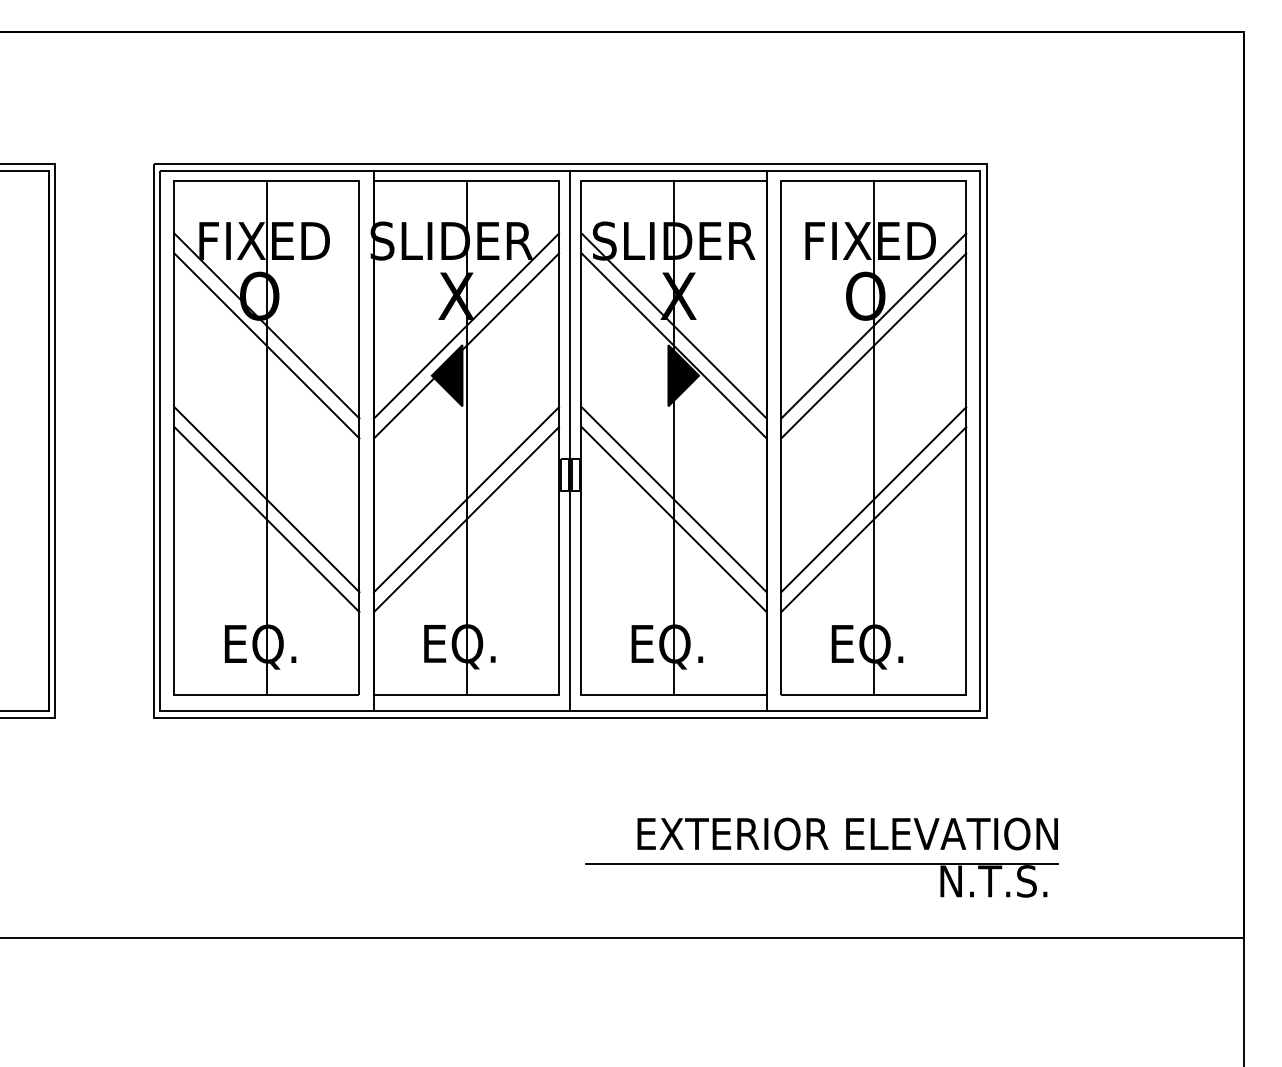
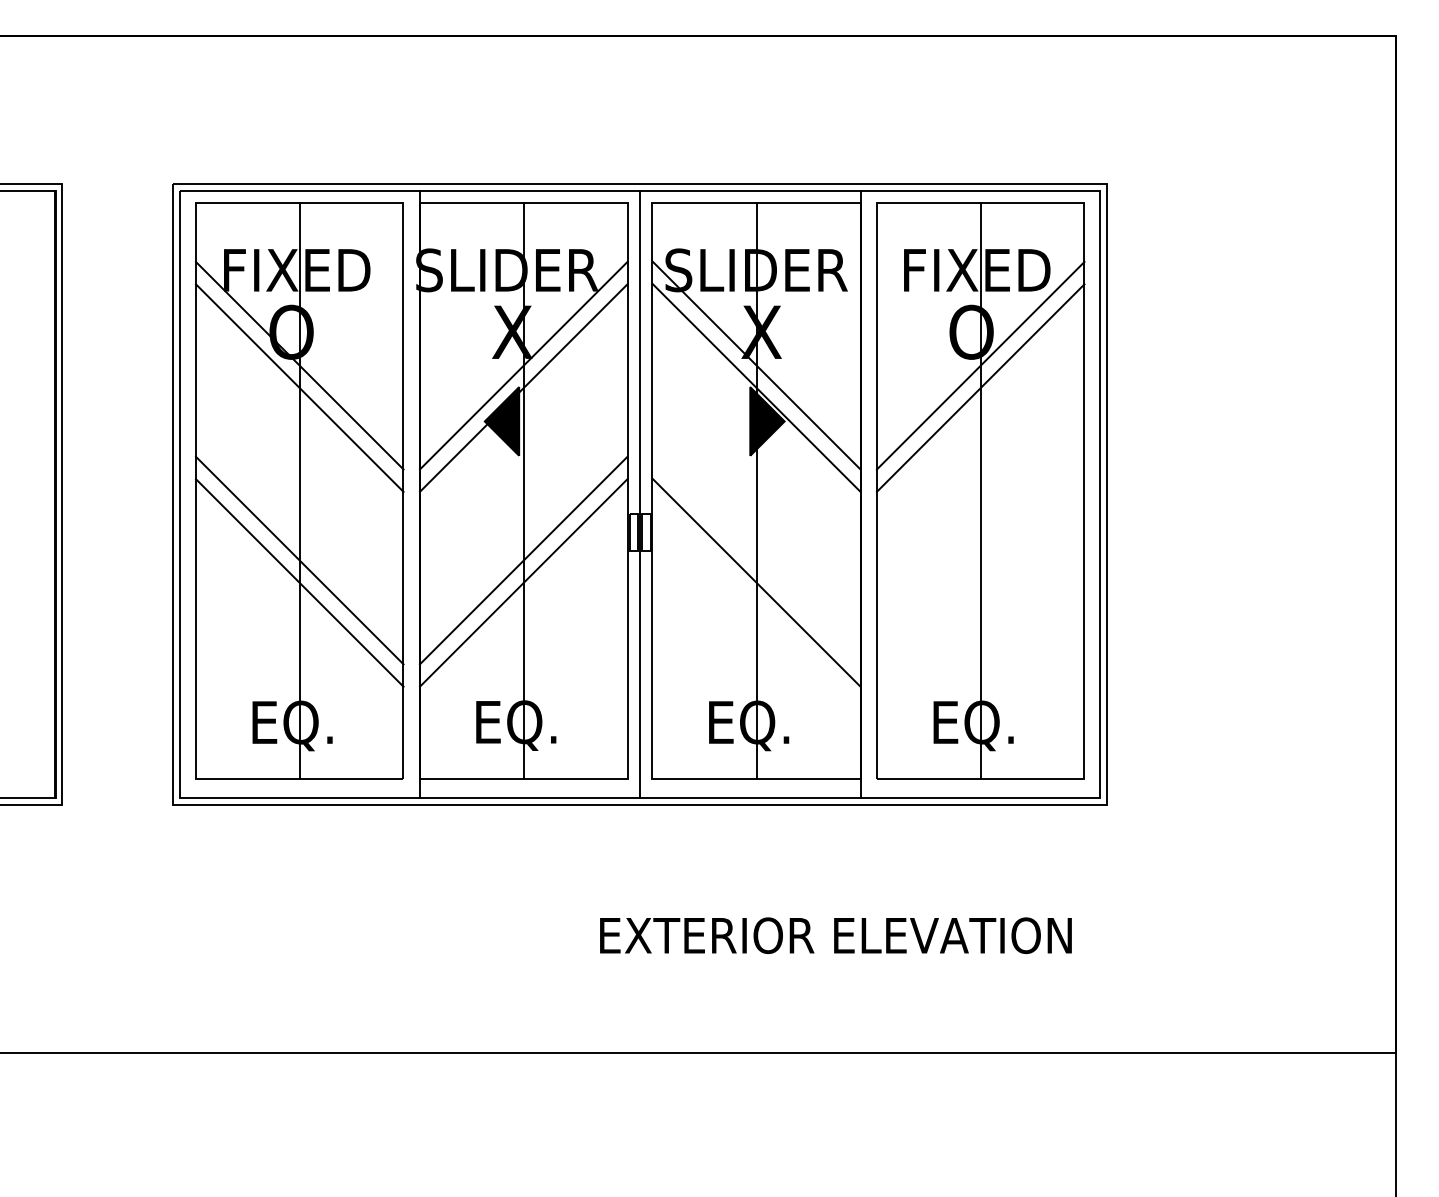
line: (673, 499) -> (755, 560), removed
line: (873, 499) -> (980, 560), removed
line: (873, 519) -> (980, 582), removed
text: (847, 833) -> (835, 935), moved
part: (821, 864) -> (922, 969), removed

